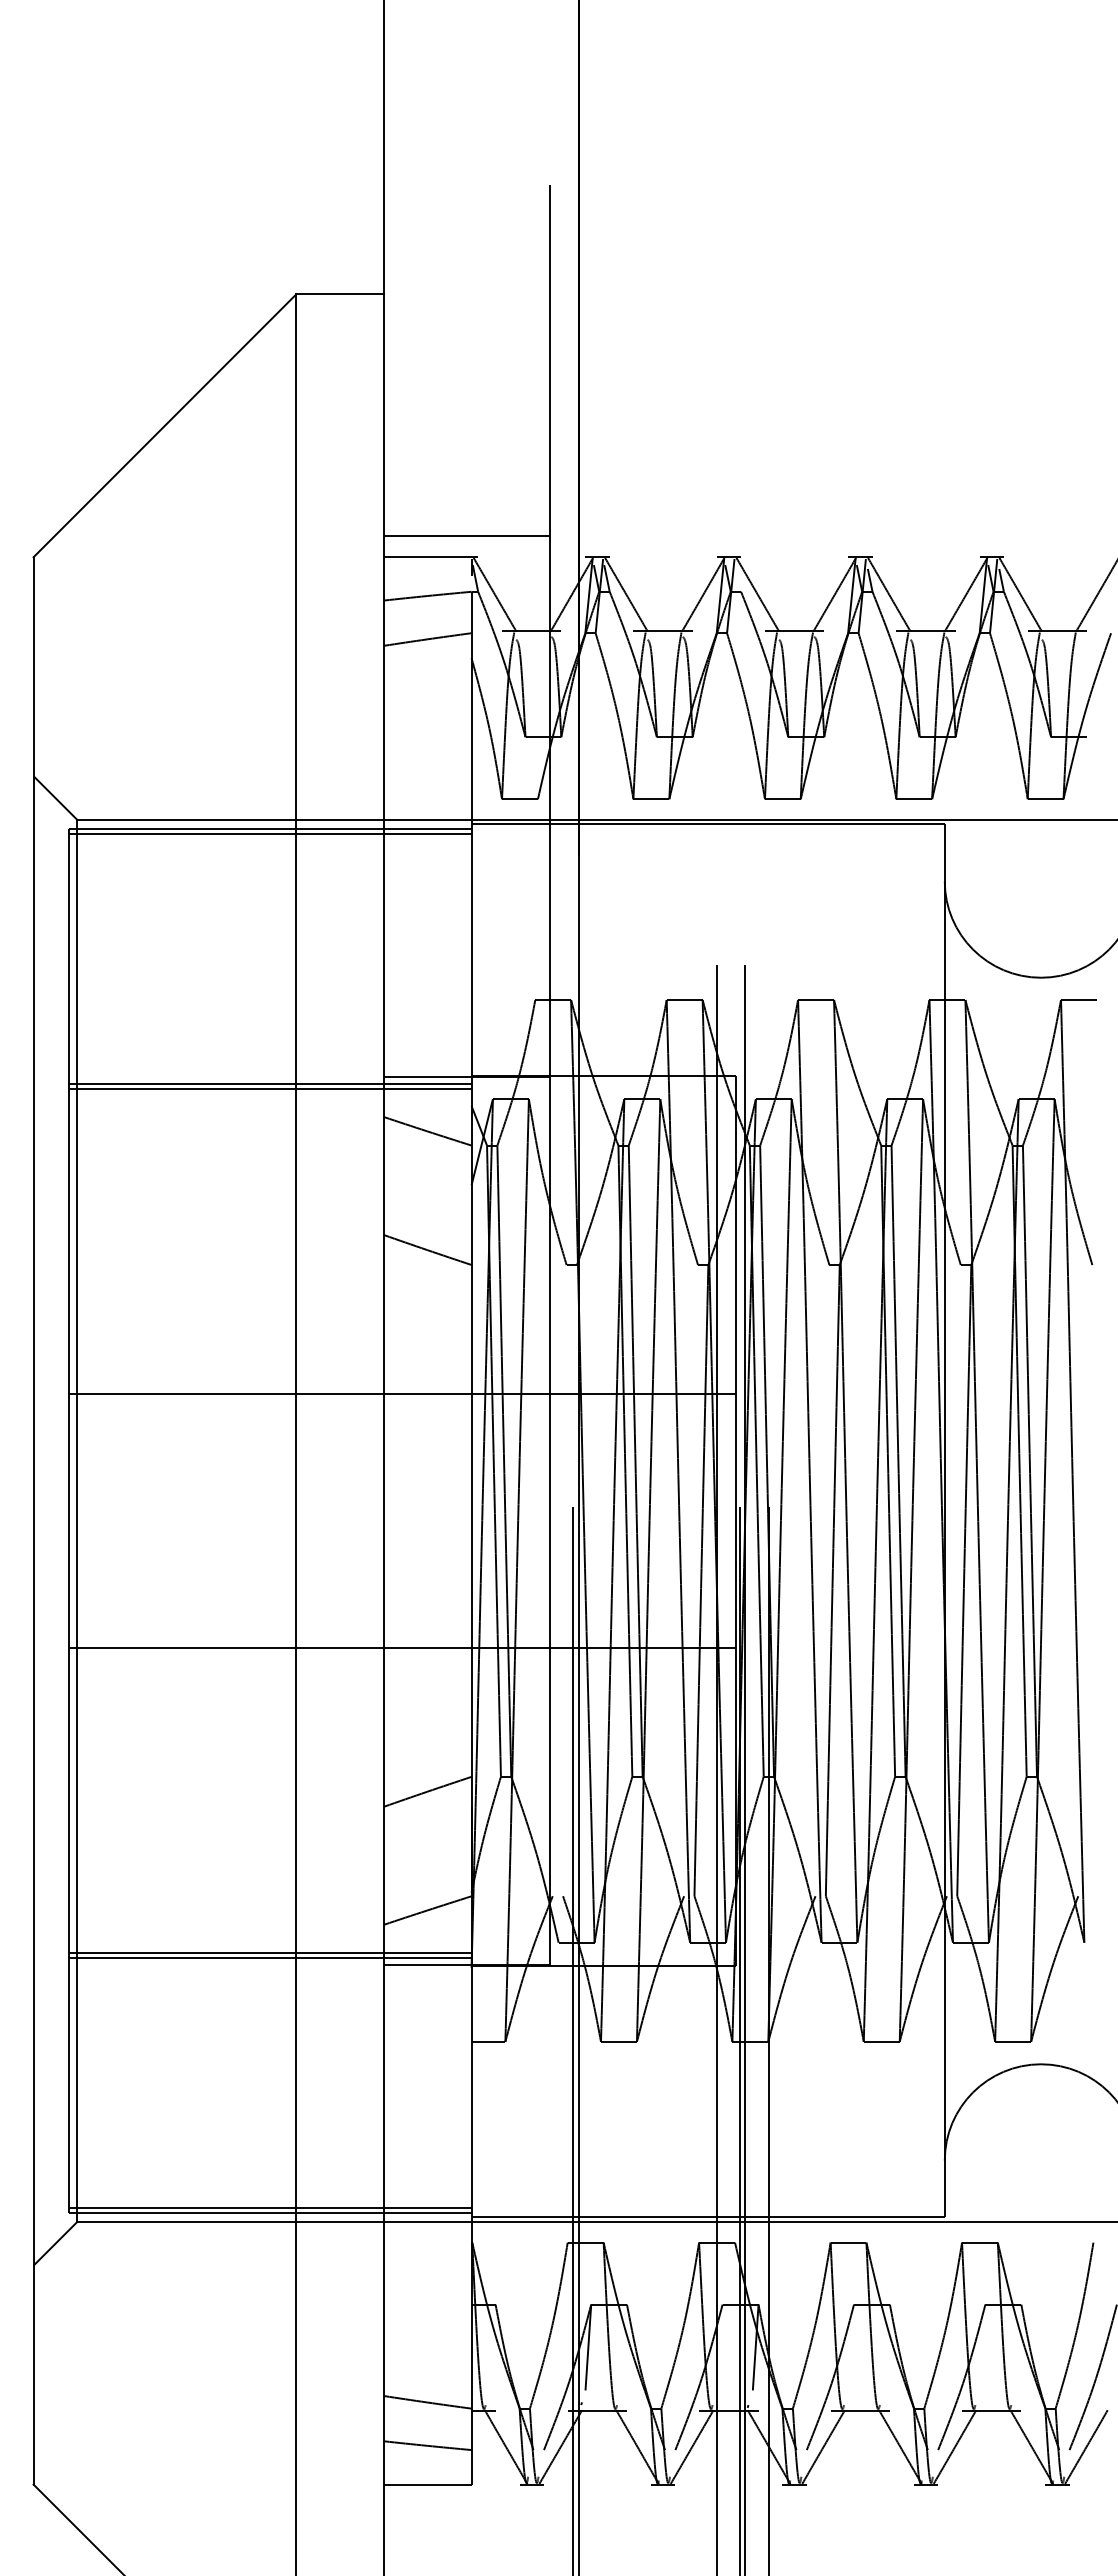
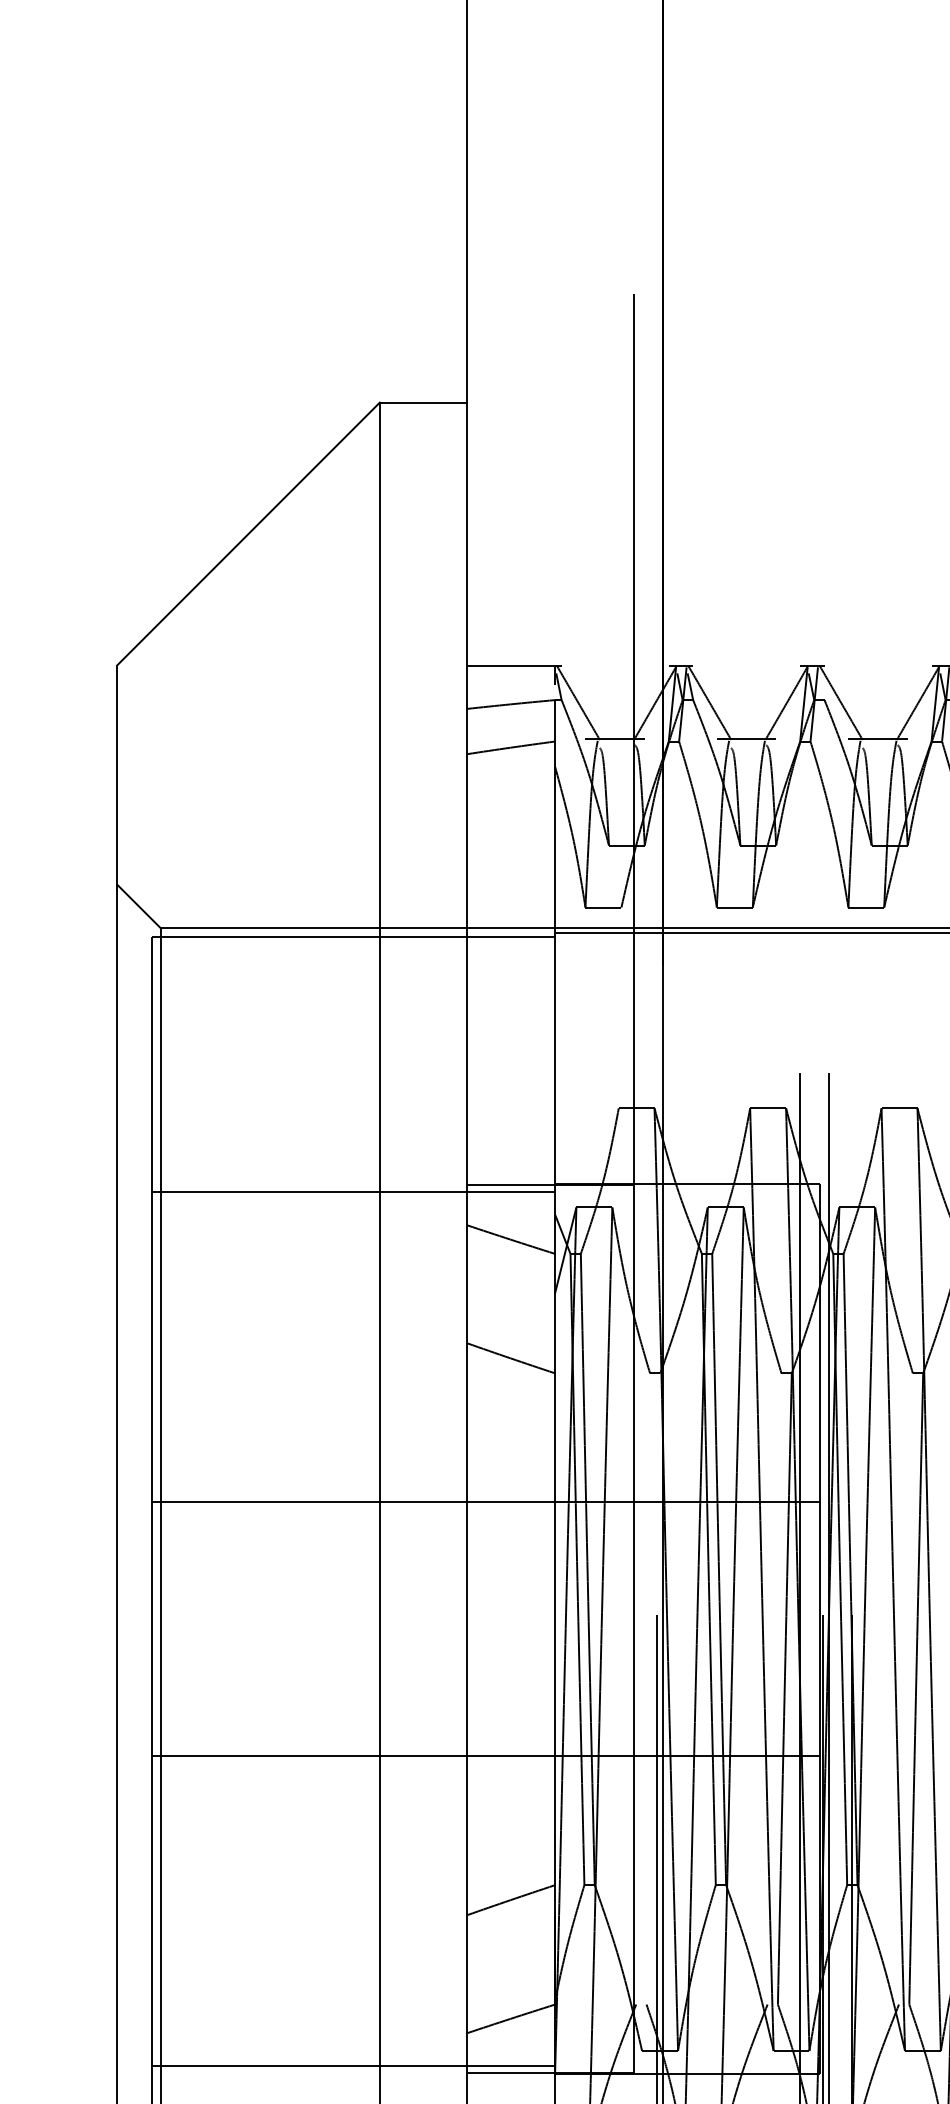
line: (466, 536) -> (549, 644), removed
line: (269, 833) -> (352, 941), removed
line: (269, 1089) -> (352, 1197), removed
line: (269, 1952) -> (352, 2060), removed

